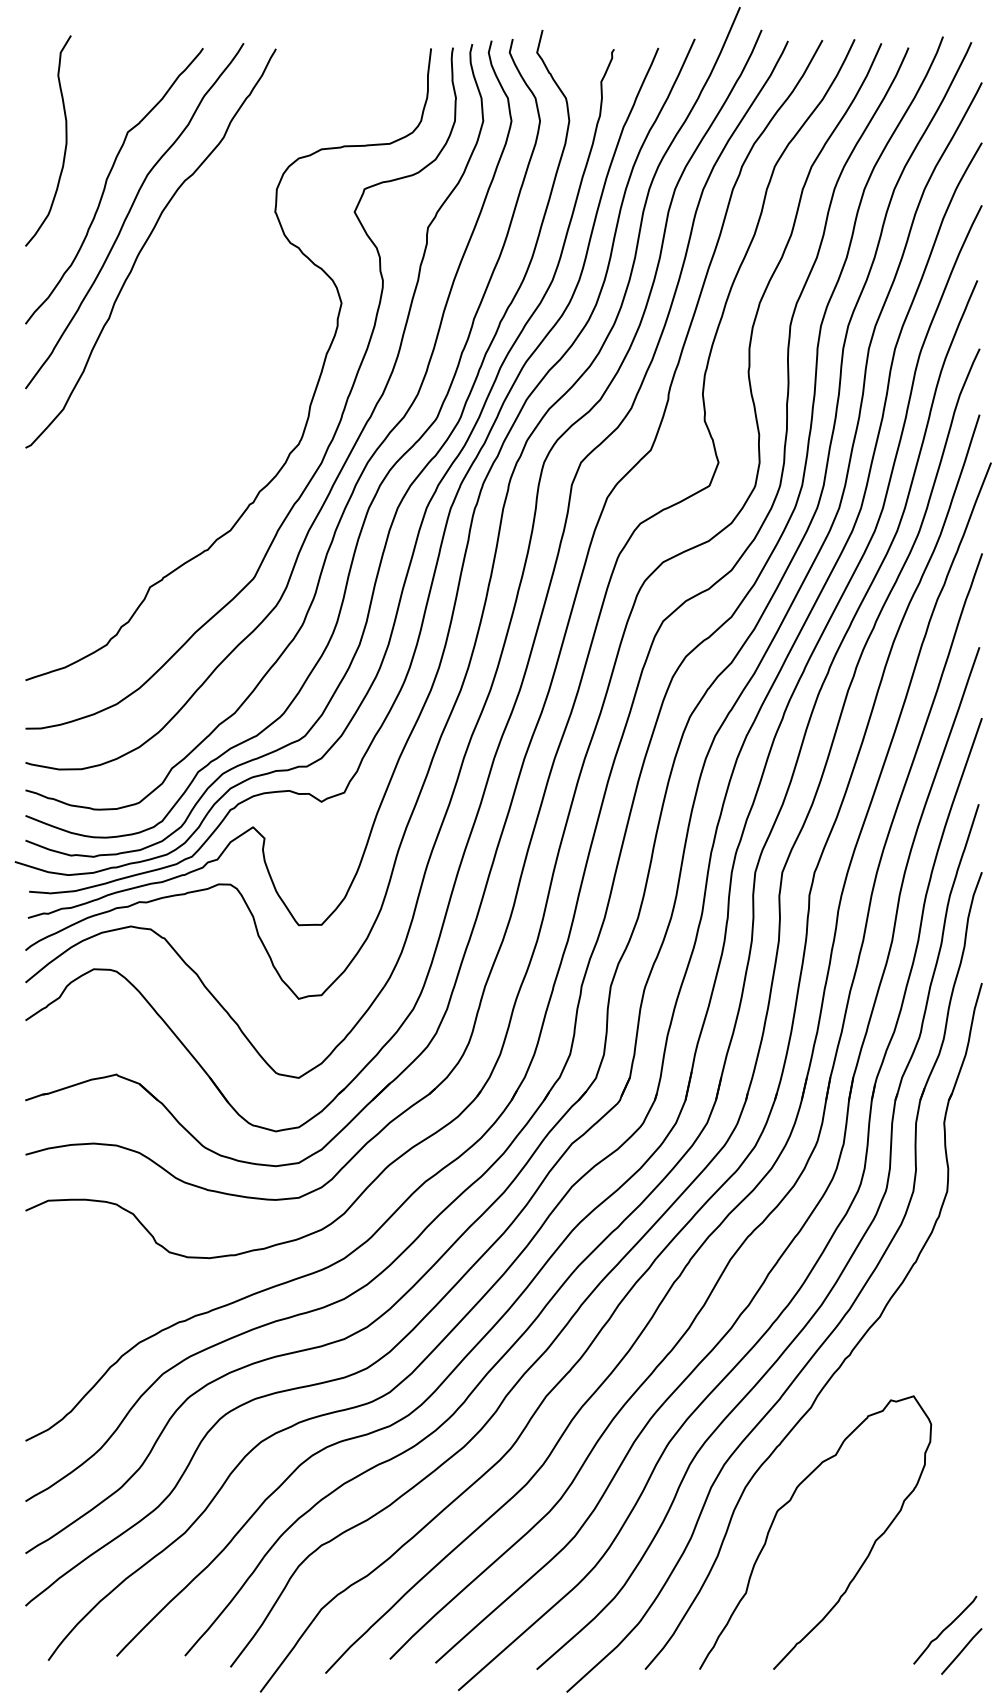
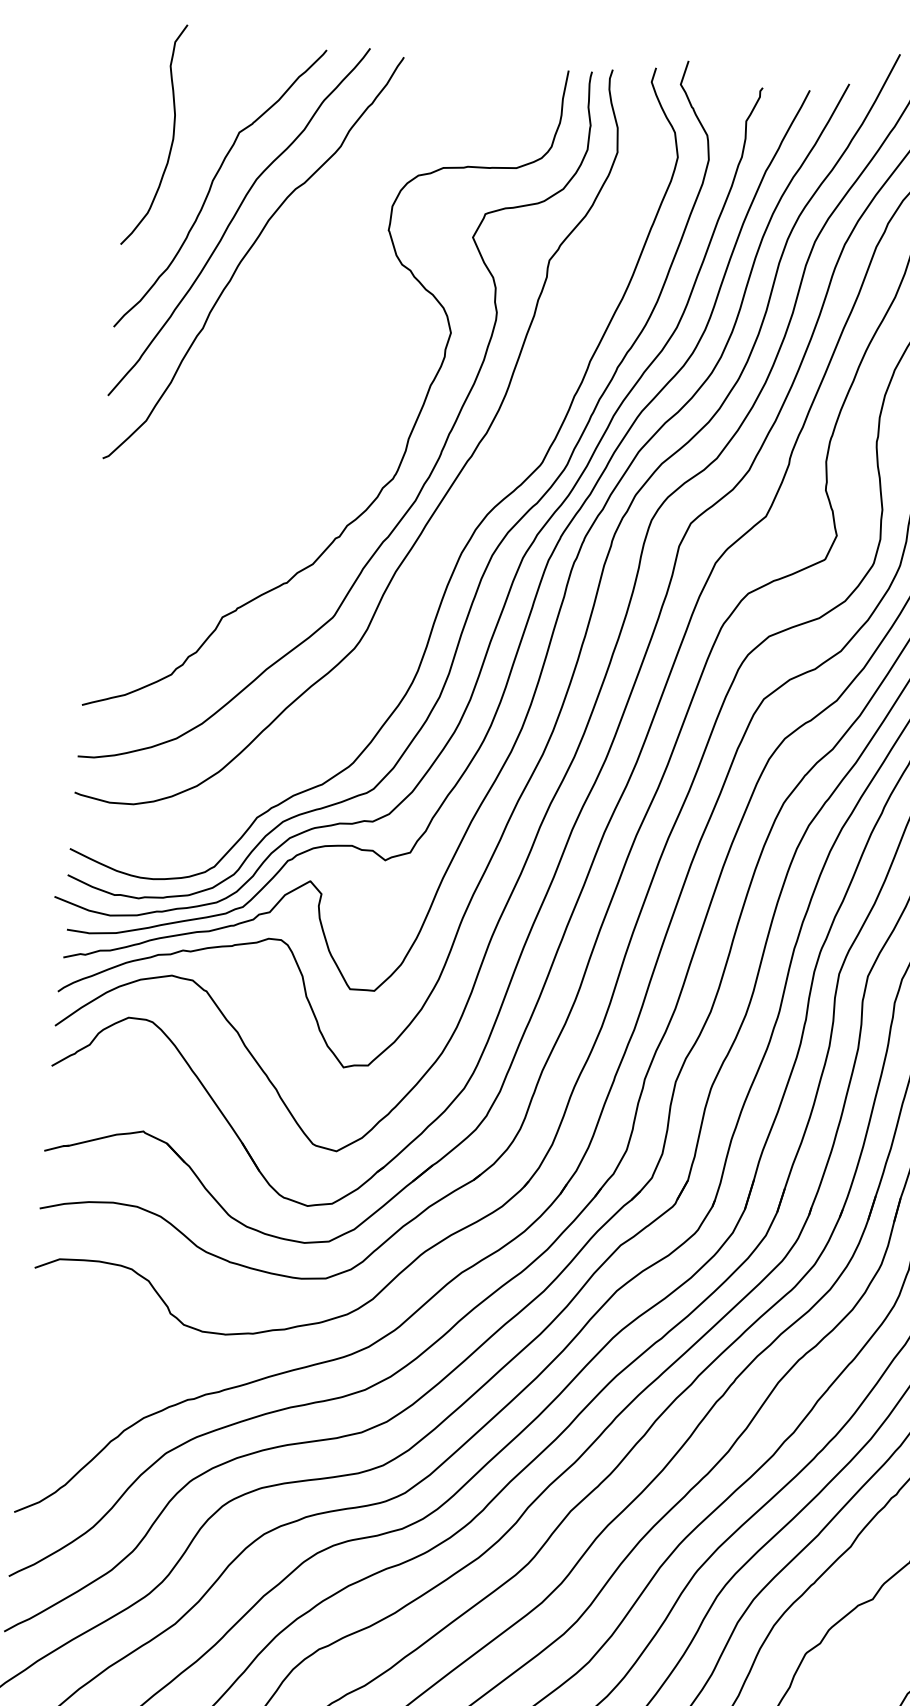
curve: (360, 473) -> (455, 515), removed

